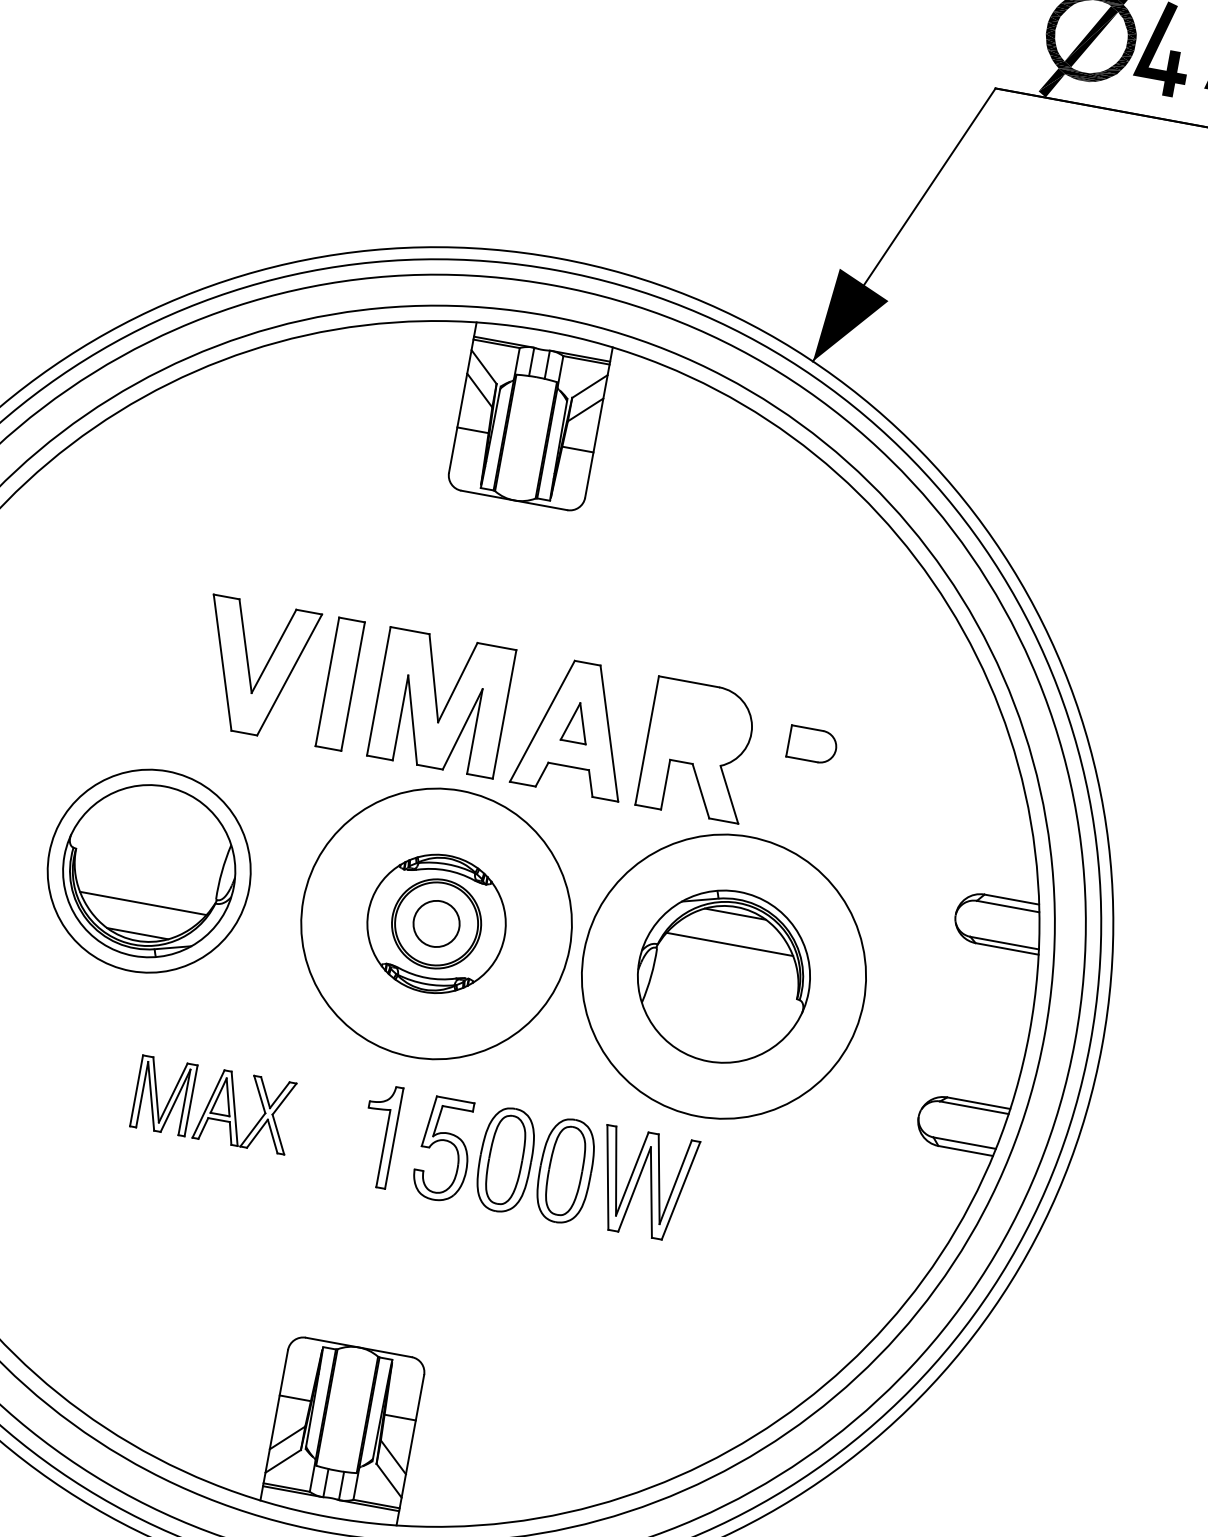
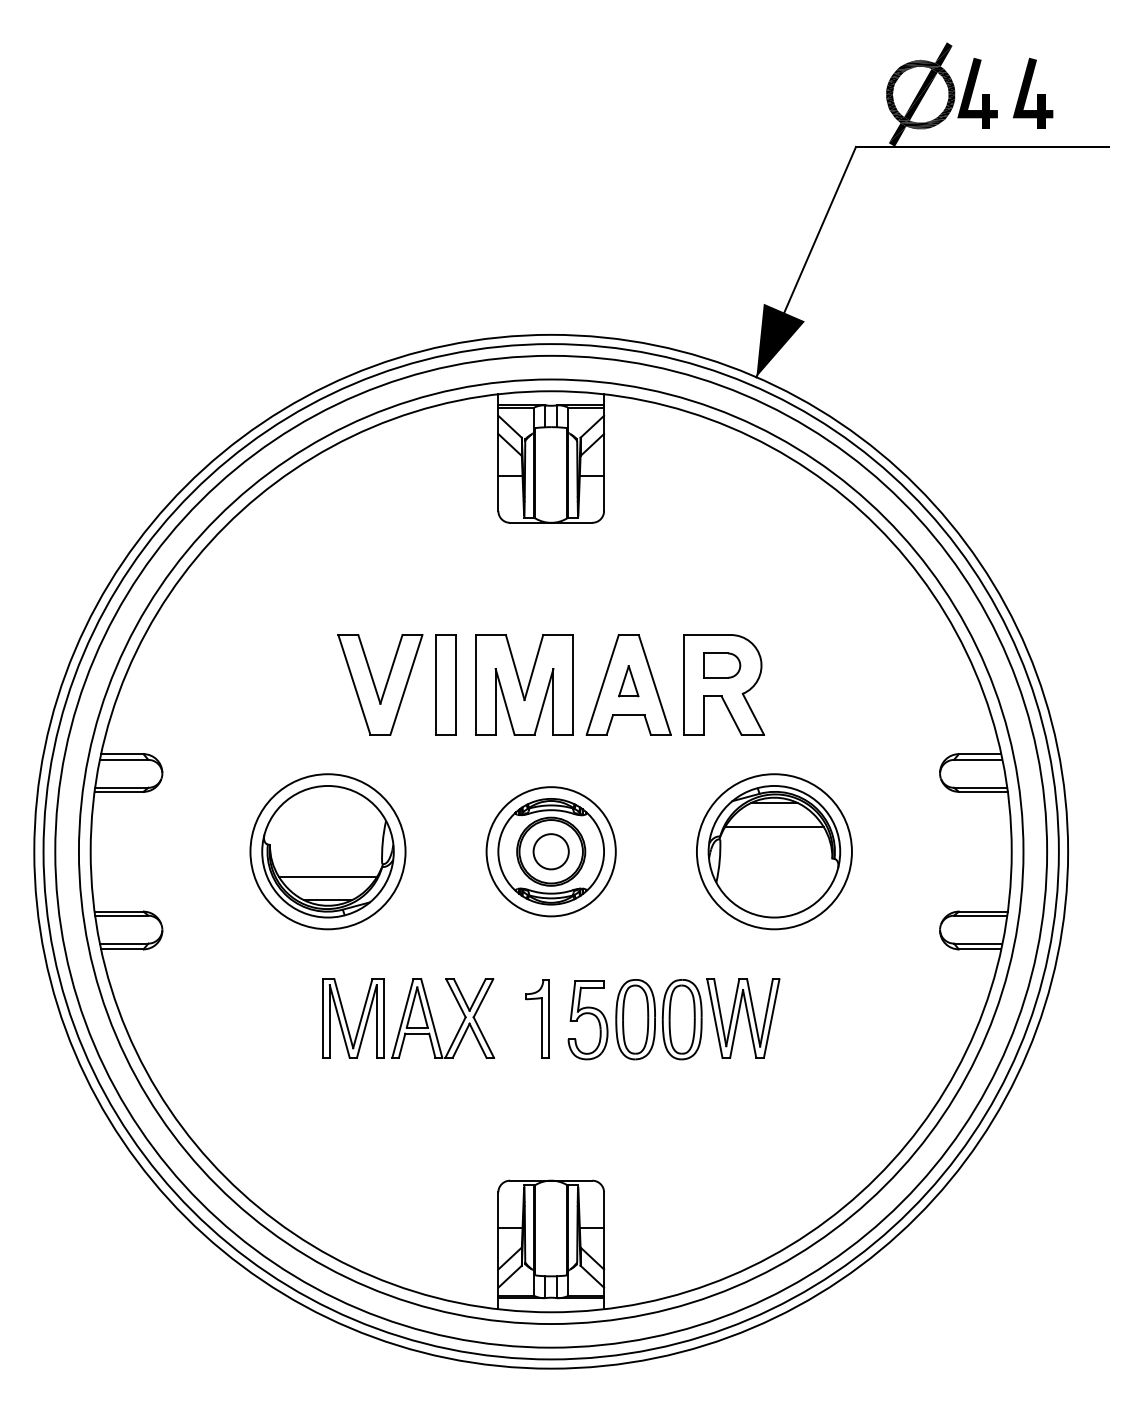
part: (813, 745) -> (722, 665), moved
circle: (435, 923) -> (550, 851), size x0.62
circle: (722, 976) -> (773, 851), size x0.71
part: (213, 1104) -> (408, 1018), size x1.43

